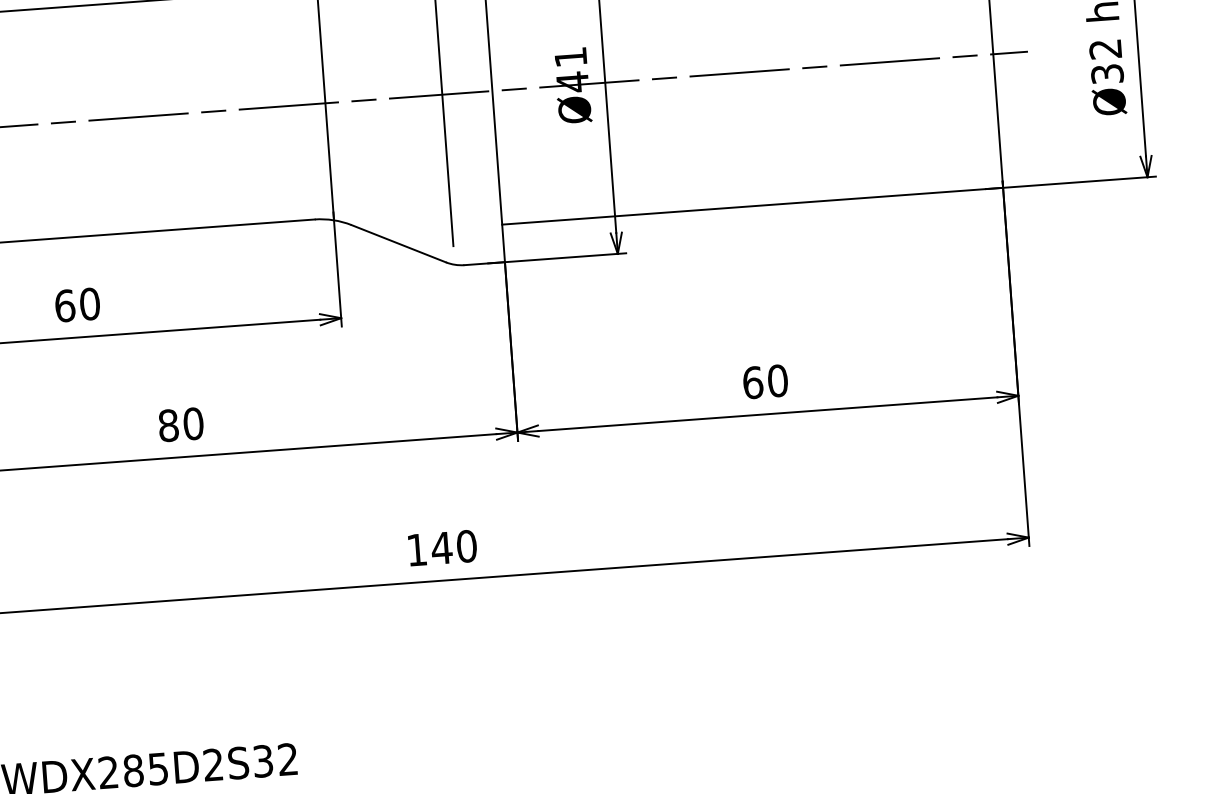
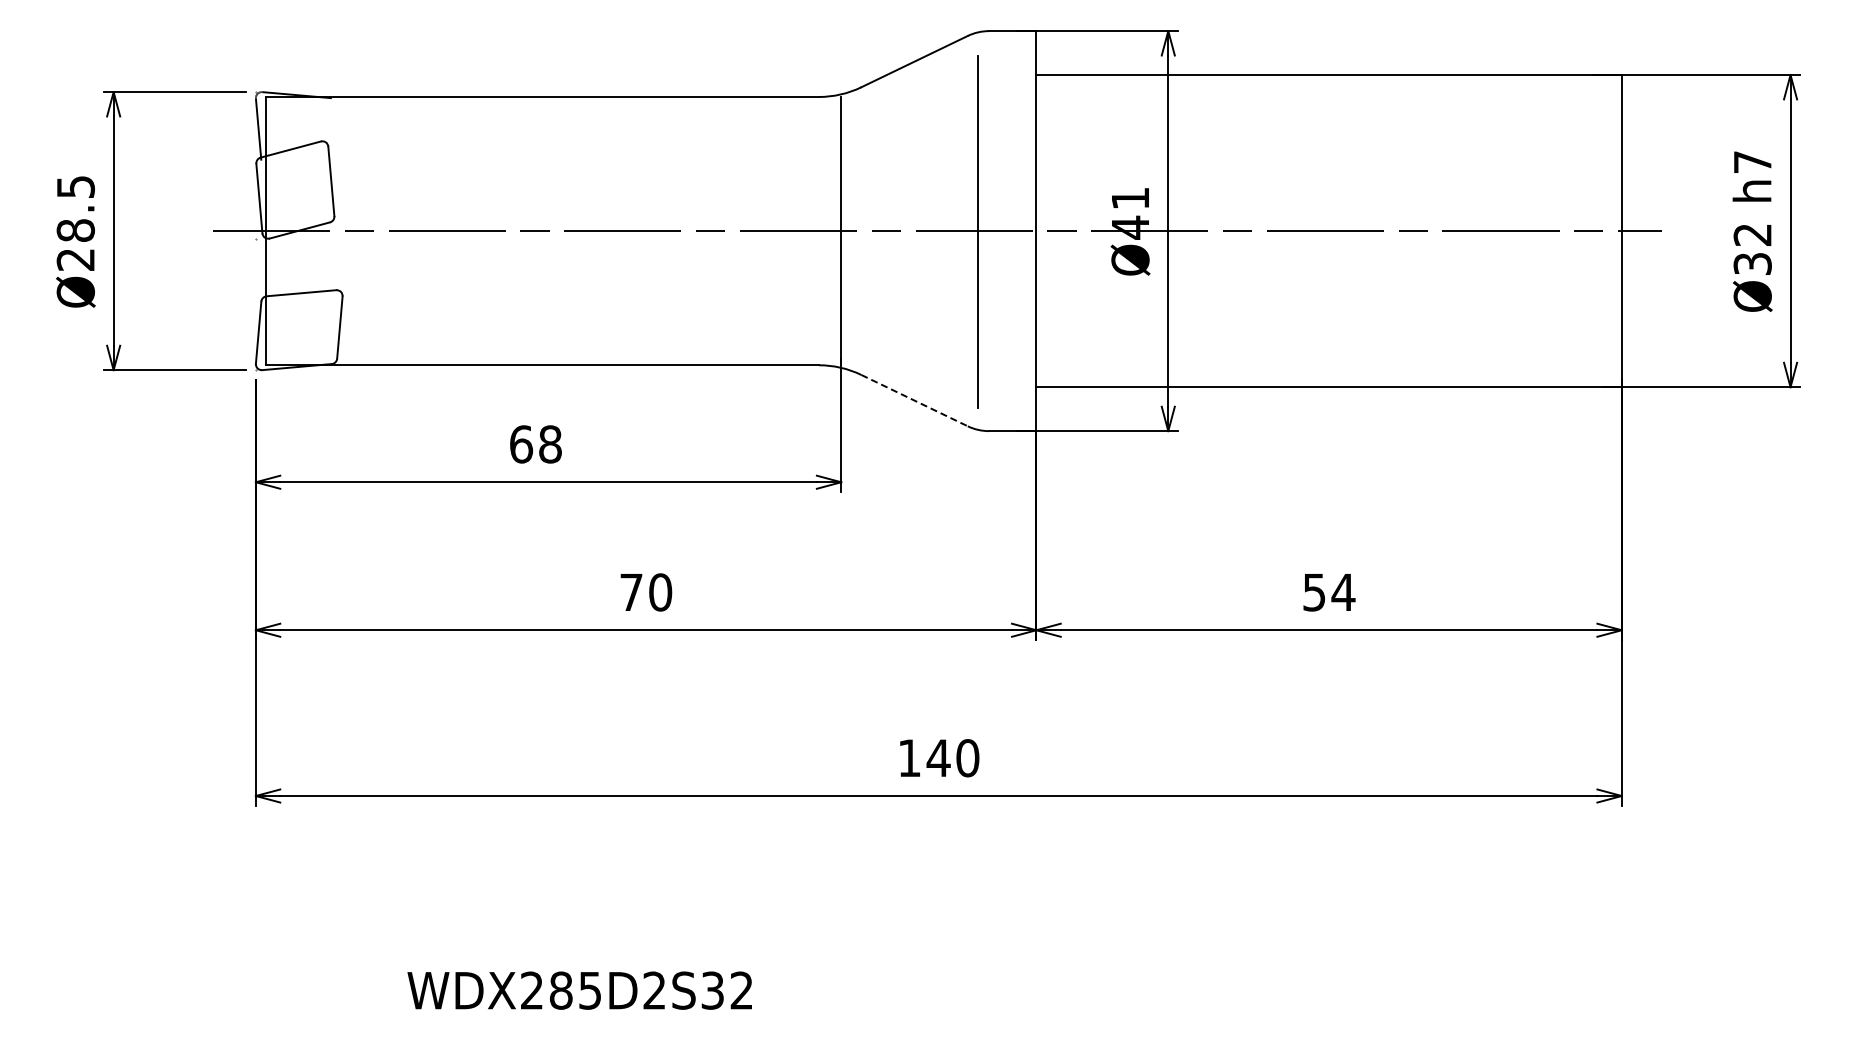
line: (399, 243) -> (915, 400), solid -> dashed
text: (90, 304) -> (550, 444), 60 -> 68
text: (765, 381) -> (1329, 592), 60 -> 54
text: (168, 425) -> (631, 592), 80 -> 70

